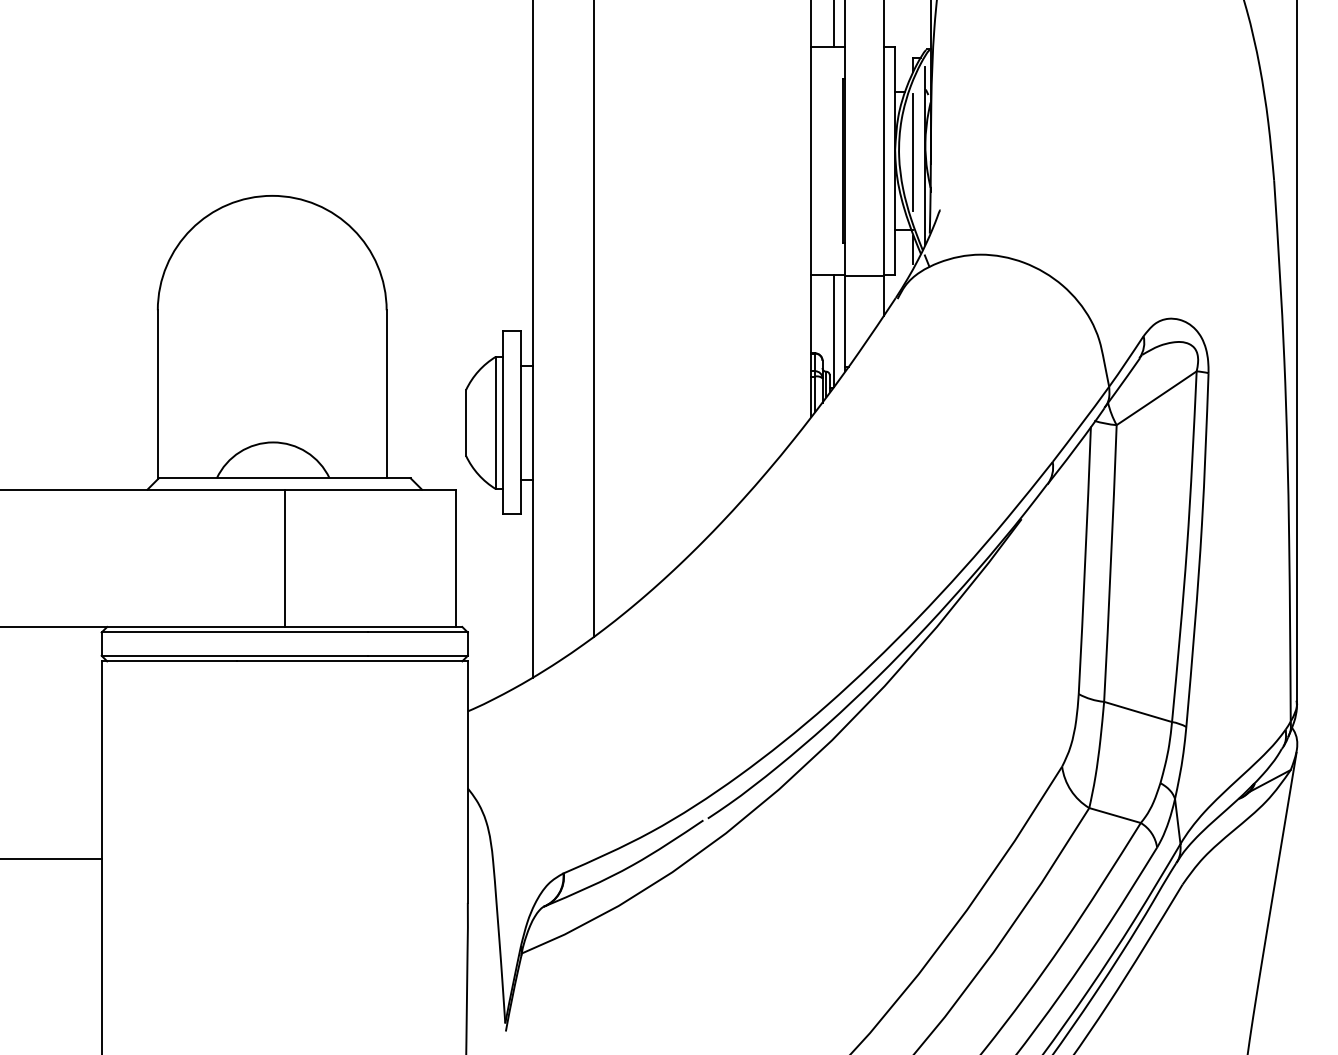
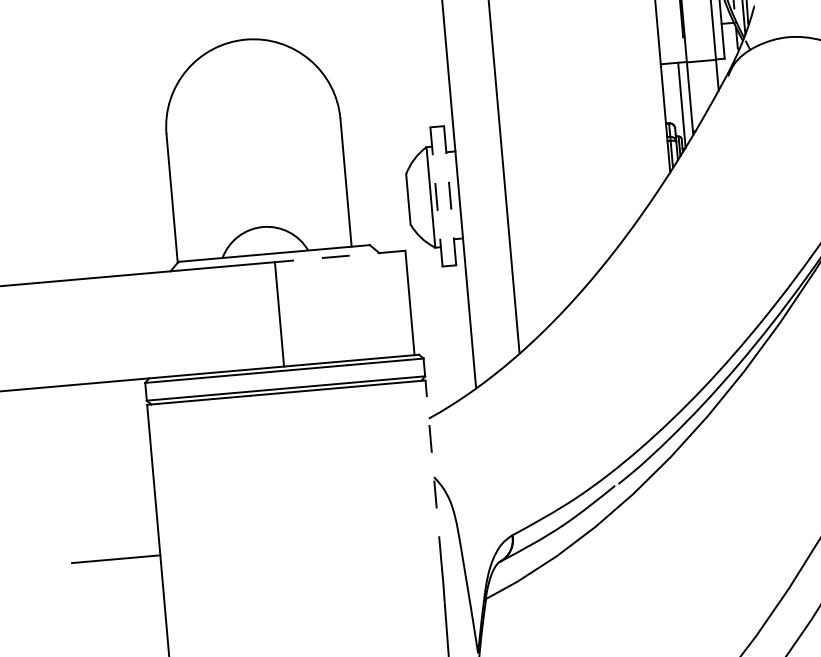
line: (503, 422) -> (436, 196), solid -> dashed
line: (521, 422) -> (450, 195), solid -> dashed
line: (370, 489) -> (340, 256), solid -> dashed
line: (467, 782) -> (433, 472), solid -> dashed

